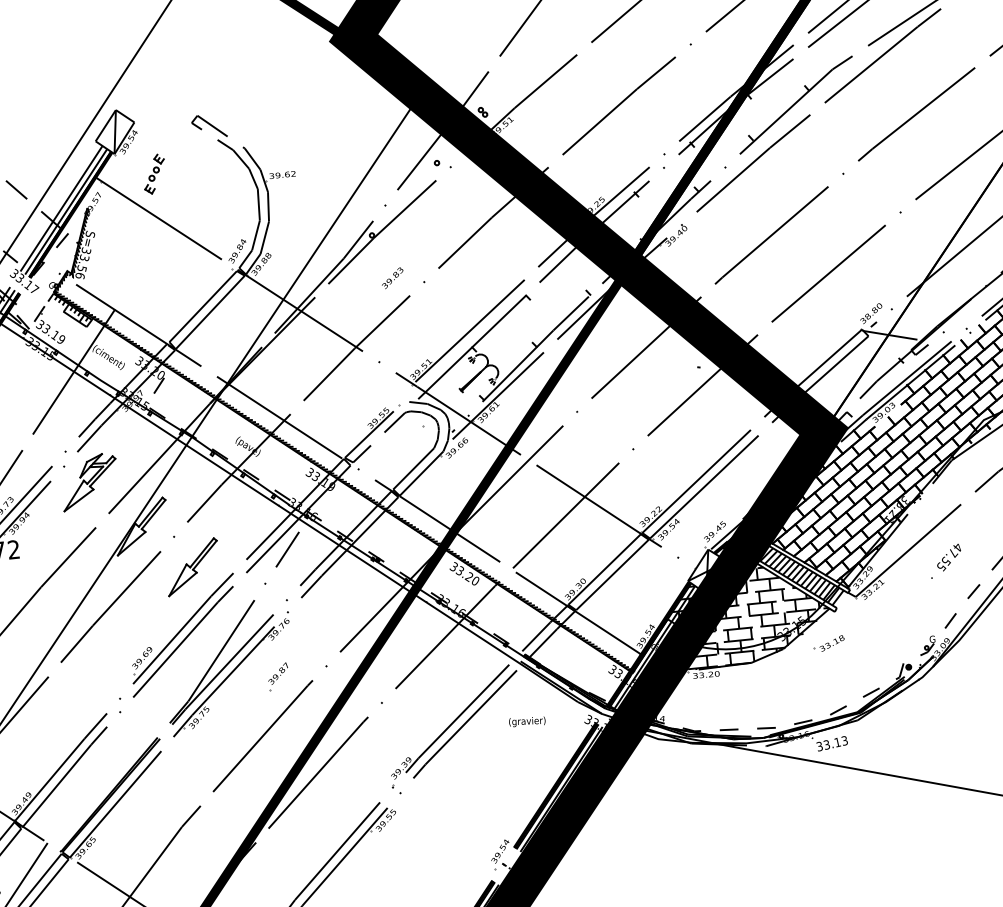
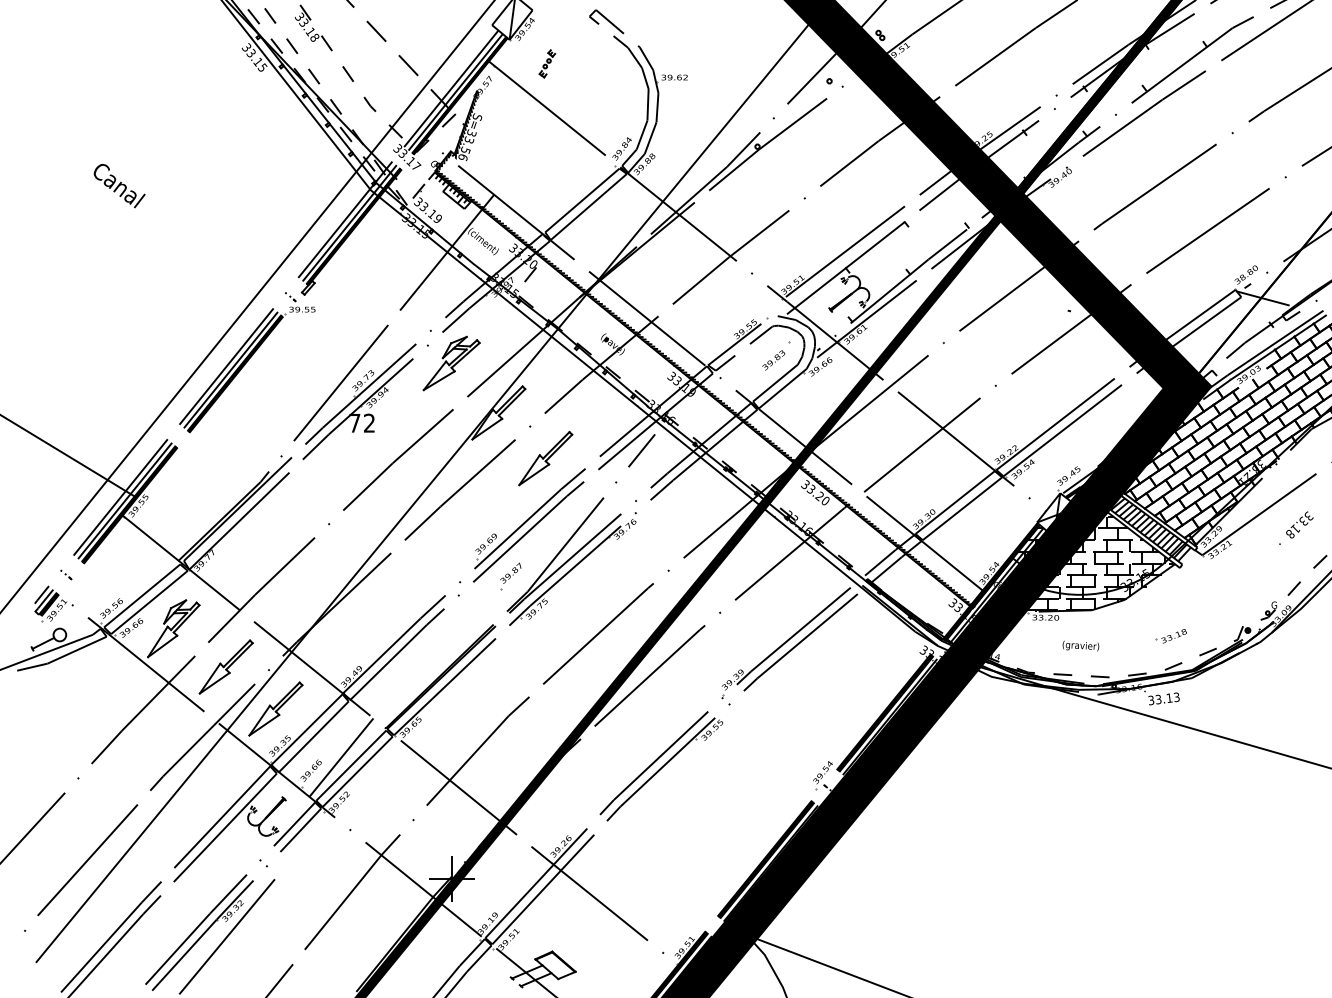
part: (154, 173) -> (547, 63), size x0.71
text: (392, 278) -> (773, 360), moved
text: (949, 556) -> (1299, 524), 47.55 -> 33.18
part: (828, 644) -> (1170, 636), moved
part: (278, 676) -> (510, 576), moved
text: (526, 721) -> (1080, 645), moved

